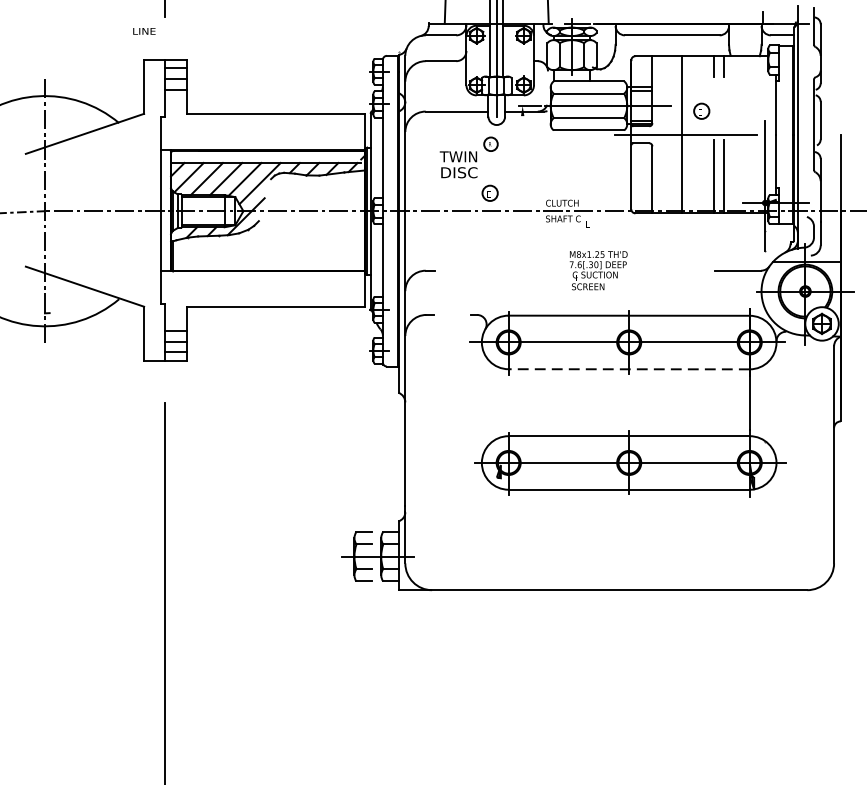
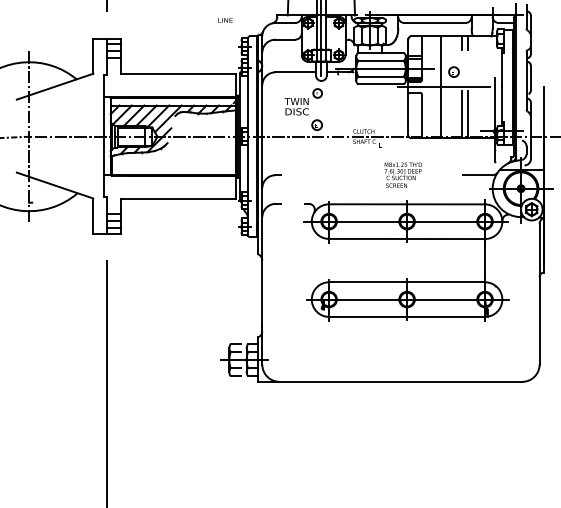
text: (144, 31) -> (225, 20), moved
text: (597, 269) -> (402, 174), moved
line: (629, 368) -> (407, 238), dashed -> solid

